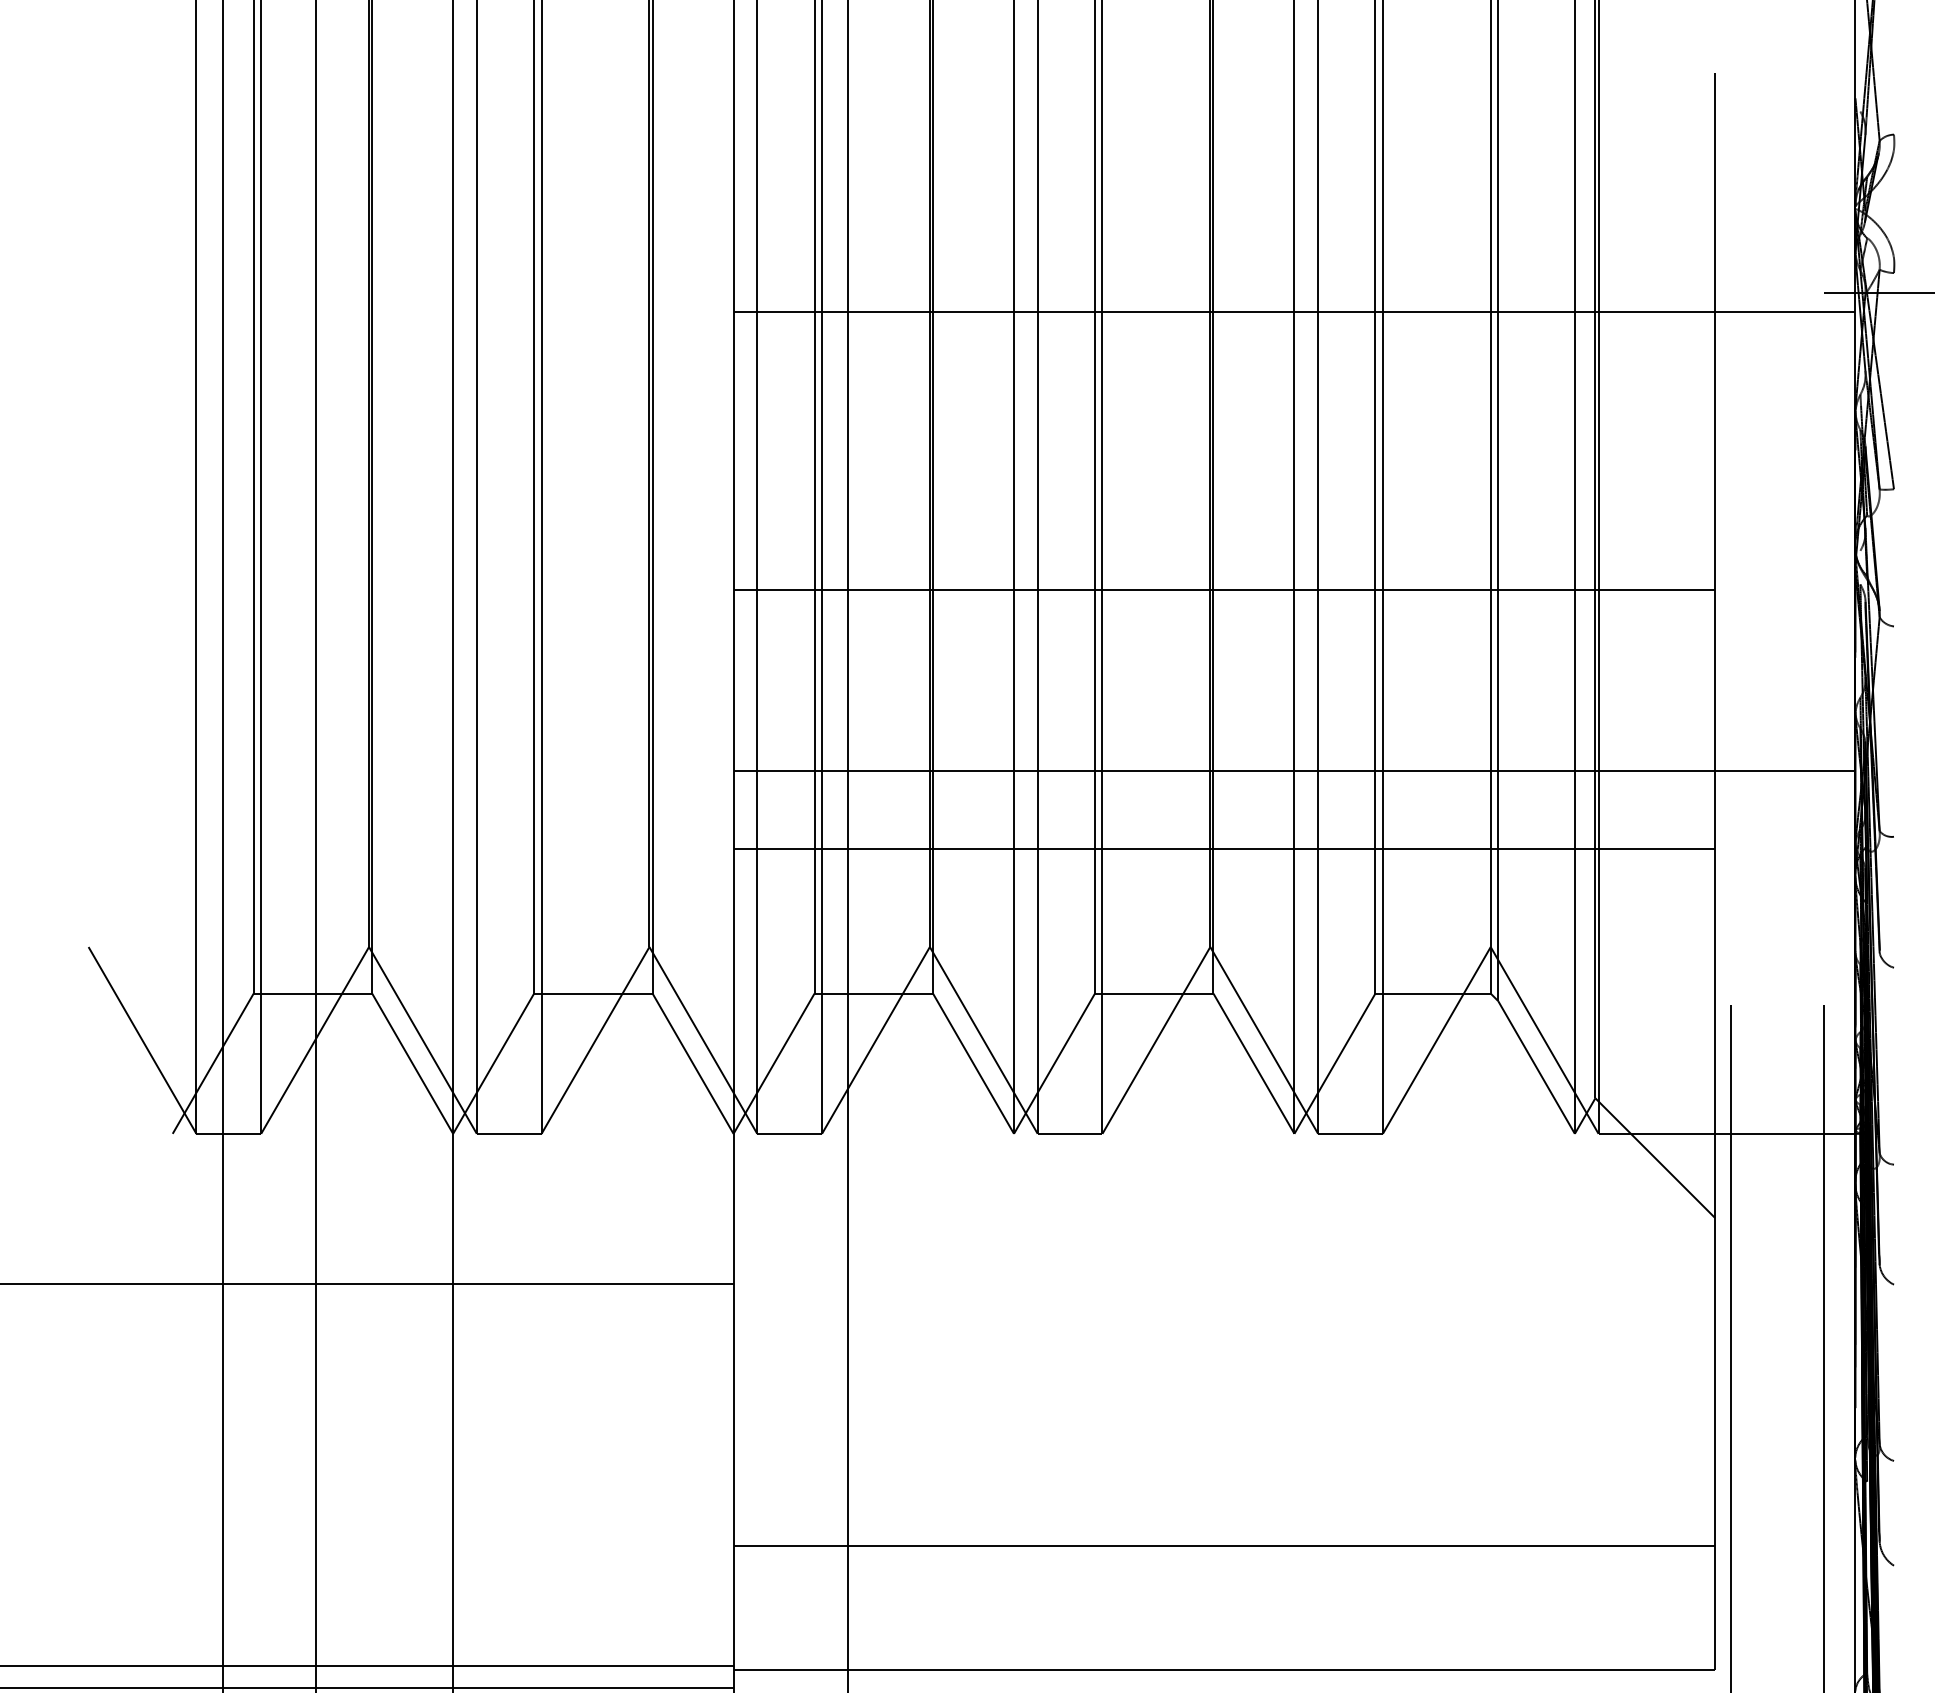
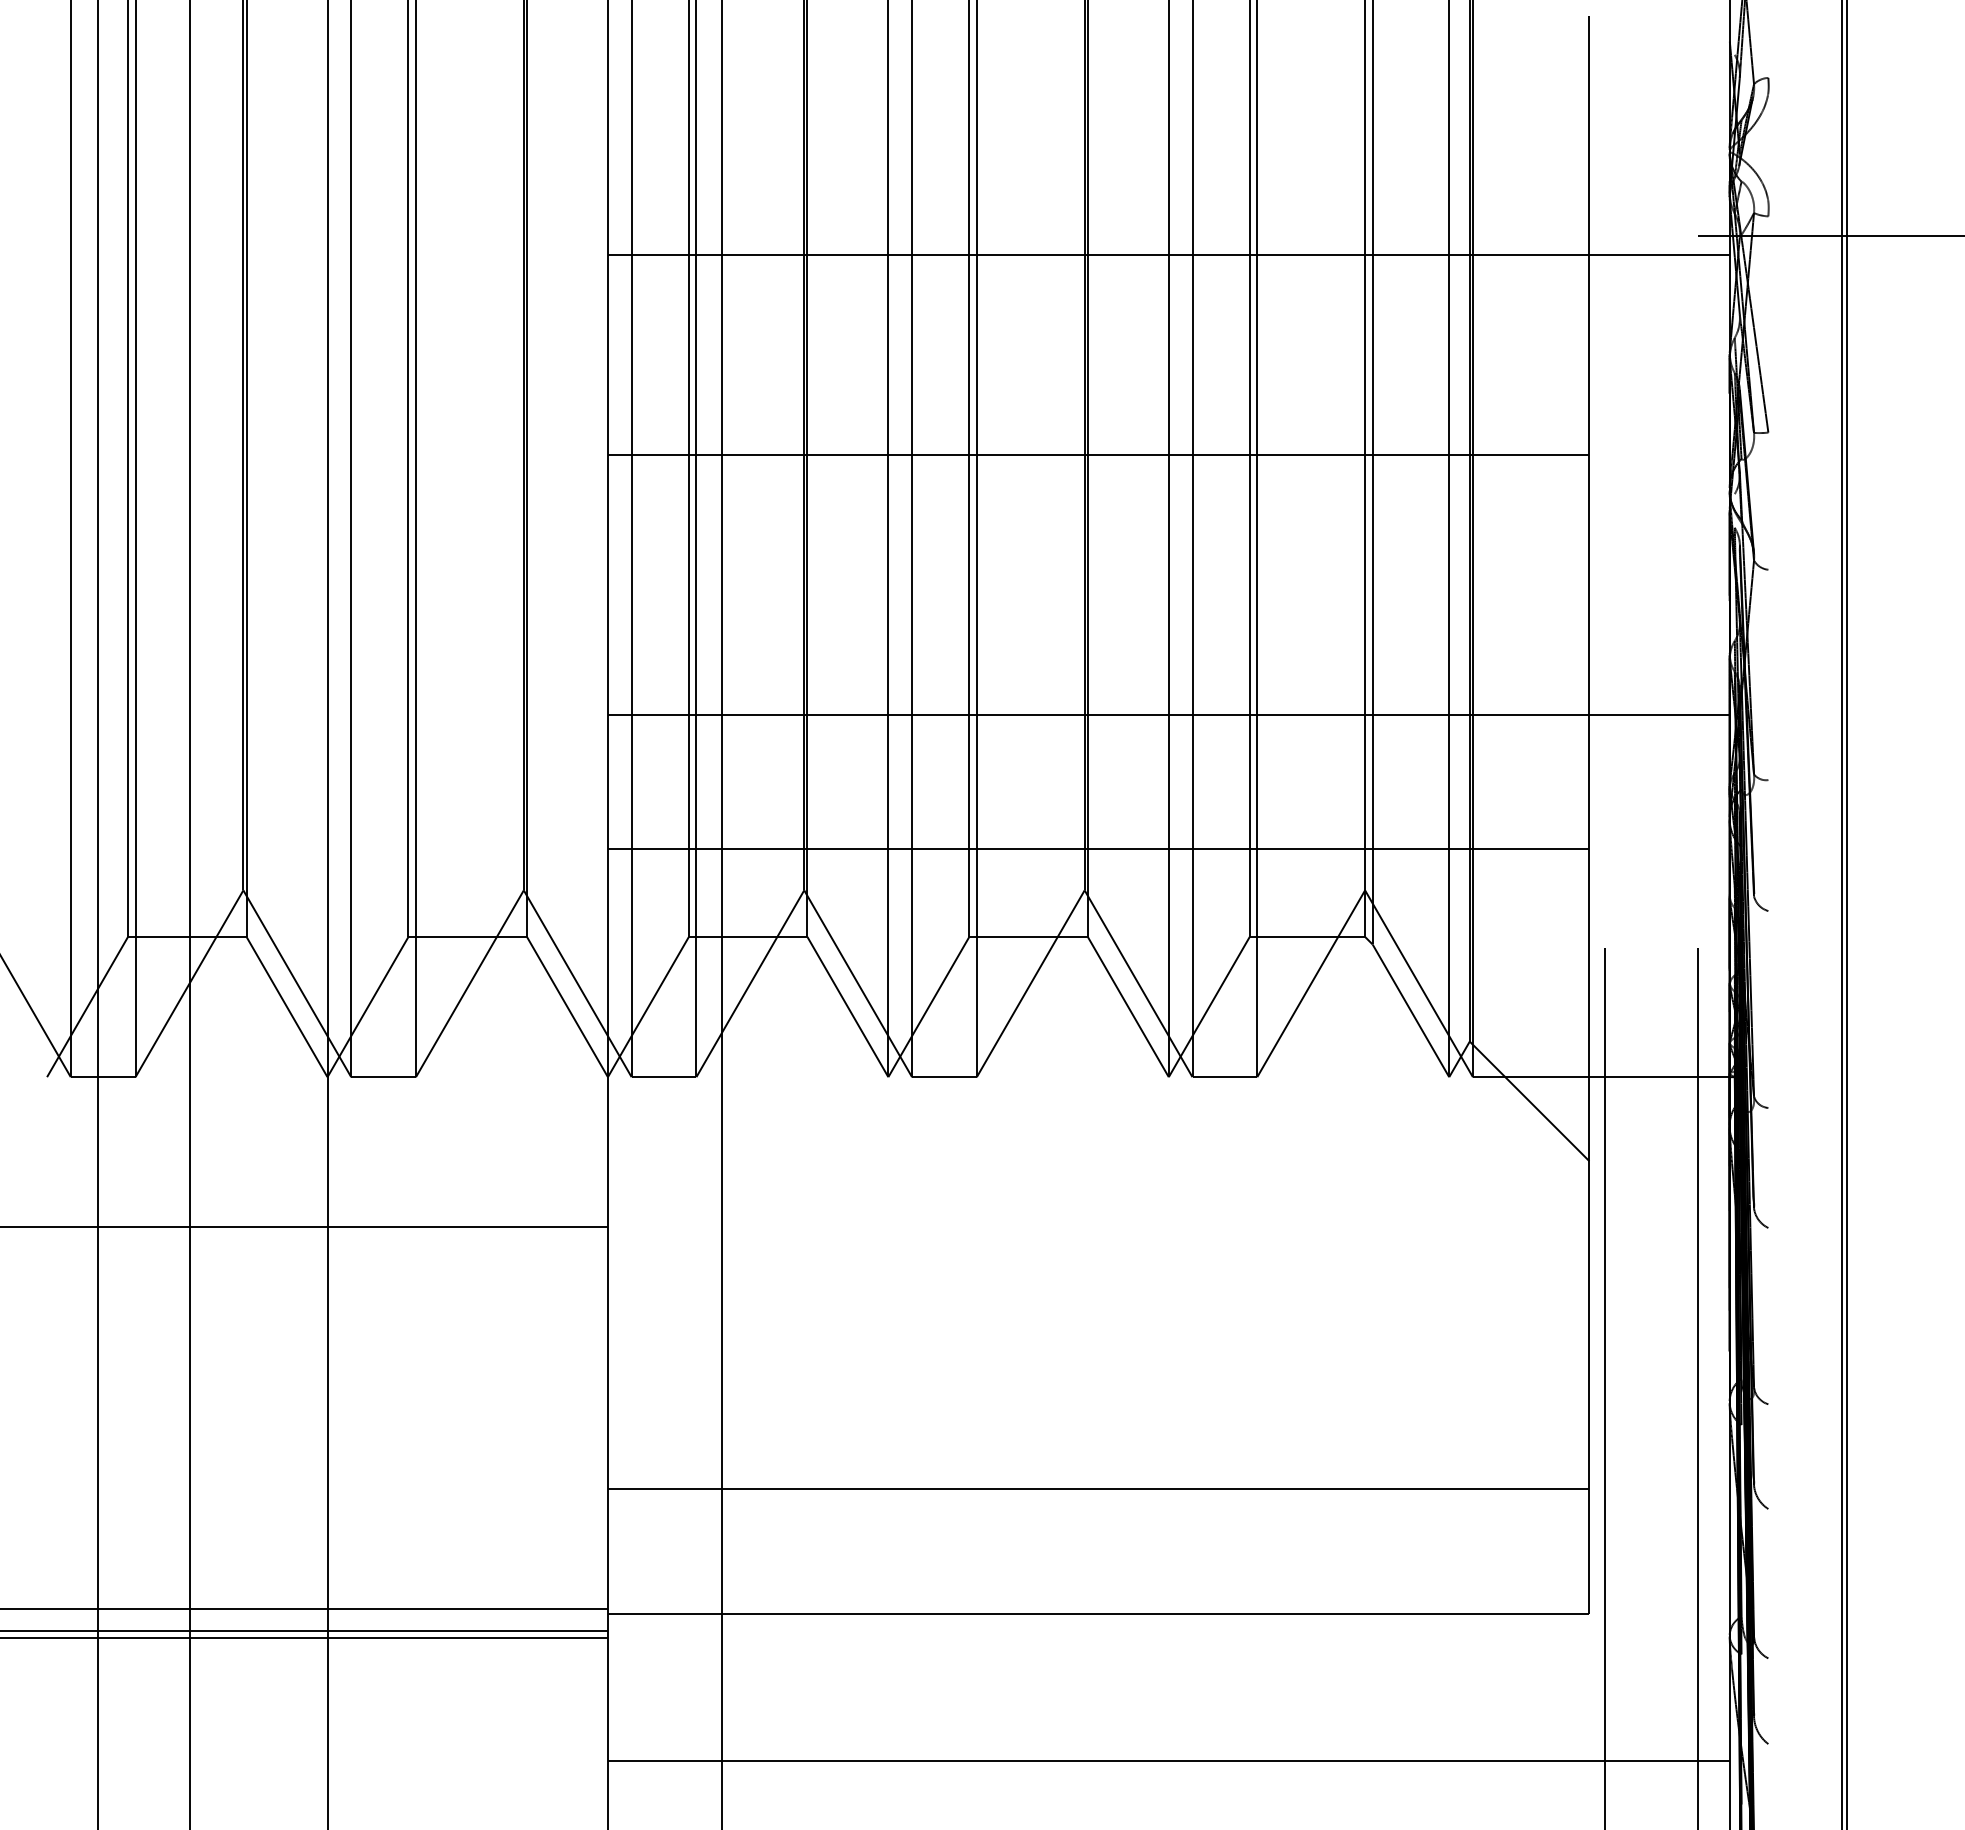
line: (1224, 590) -> (1098, 455), moved
line: (1224, 849) -> (1098, 849), moved

